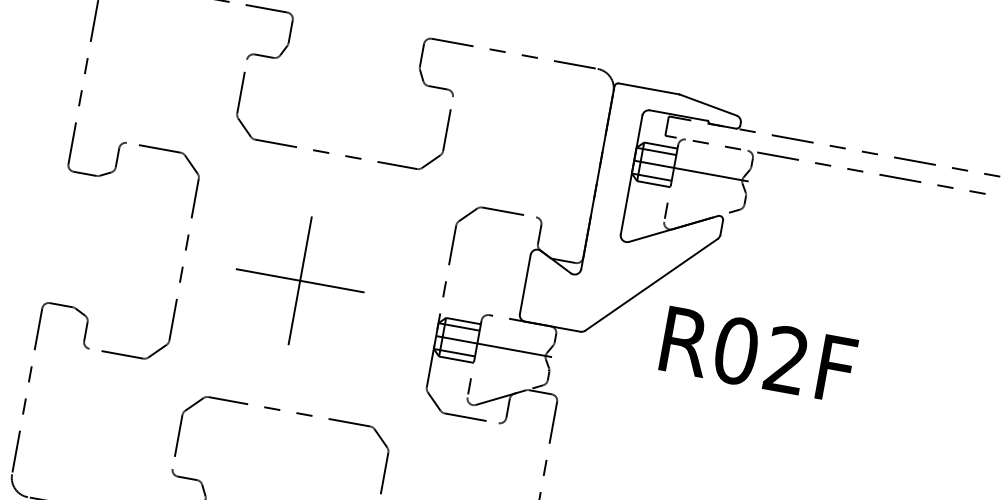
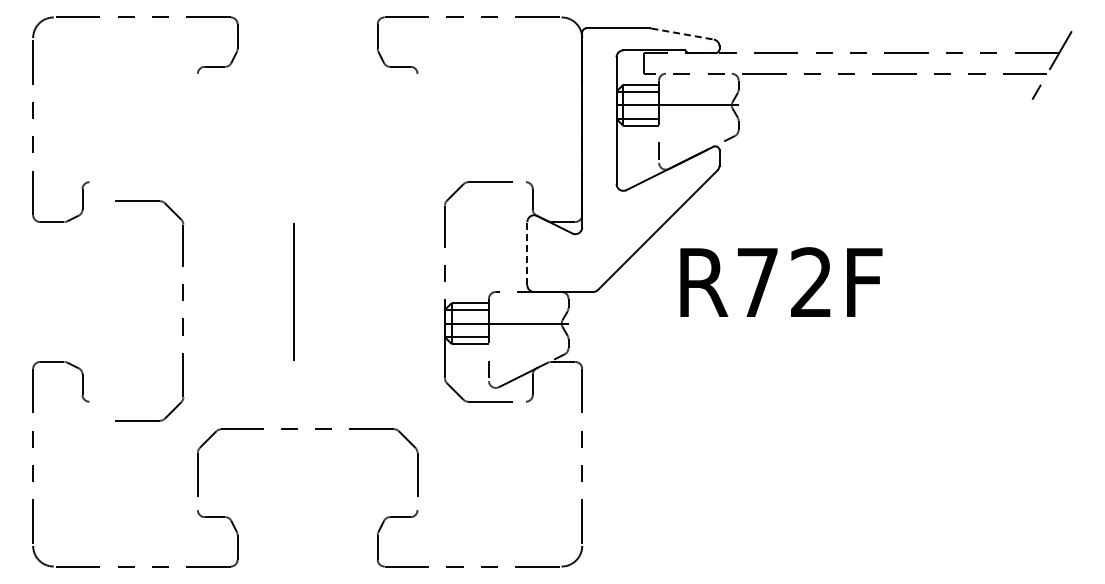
line: (708, 105) -> (682, 34), solid -> dashed
part: (328, 152) -> (299, 154), removed
part: (181, 266) -> (182, 318), moved
line: (299, 280) -> (293, 291), removed
line: (525, 284) -> (527, 253), solid -> dashed
text: (736, 350) -> (757, 282), R02F -> R72F

